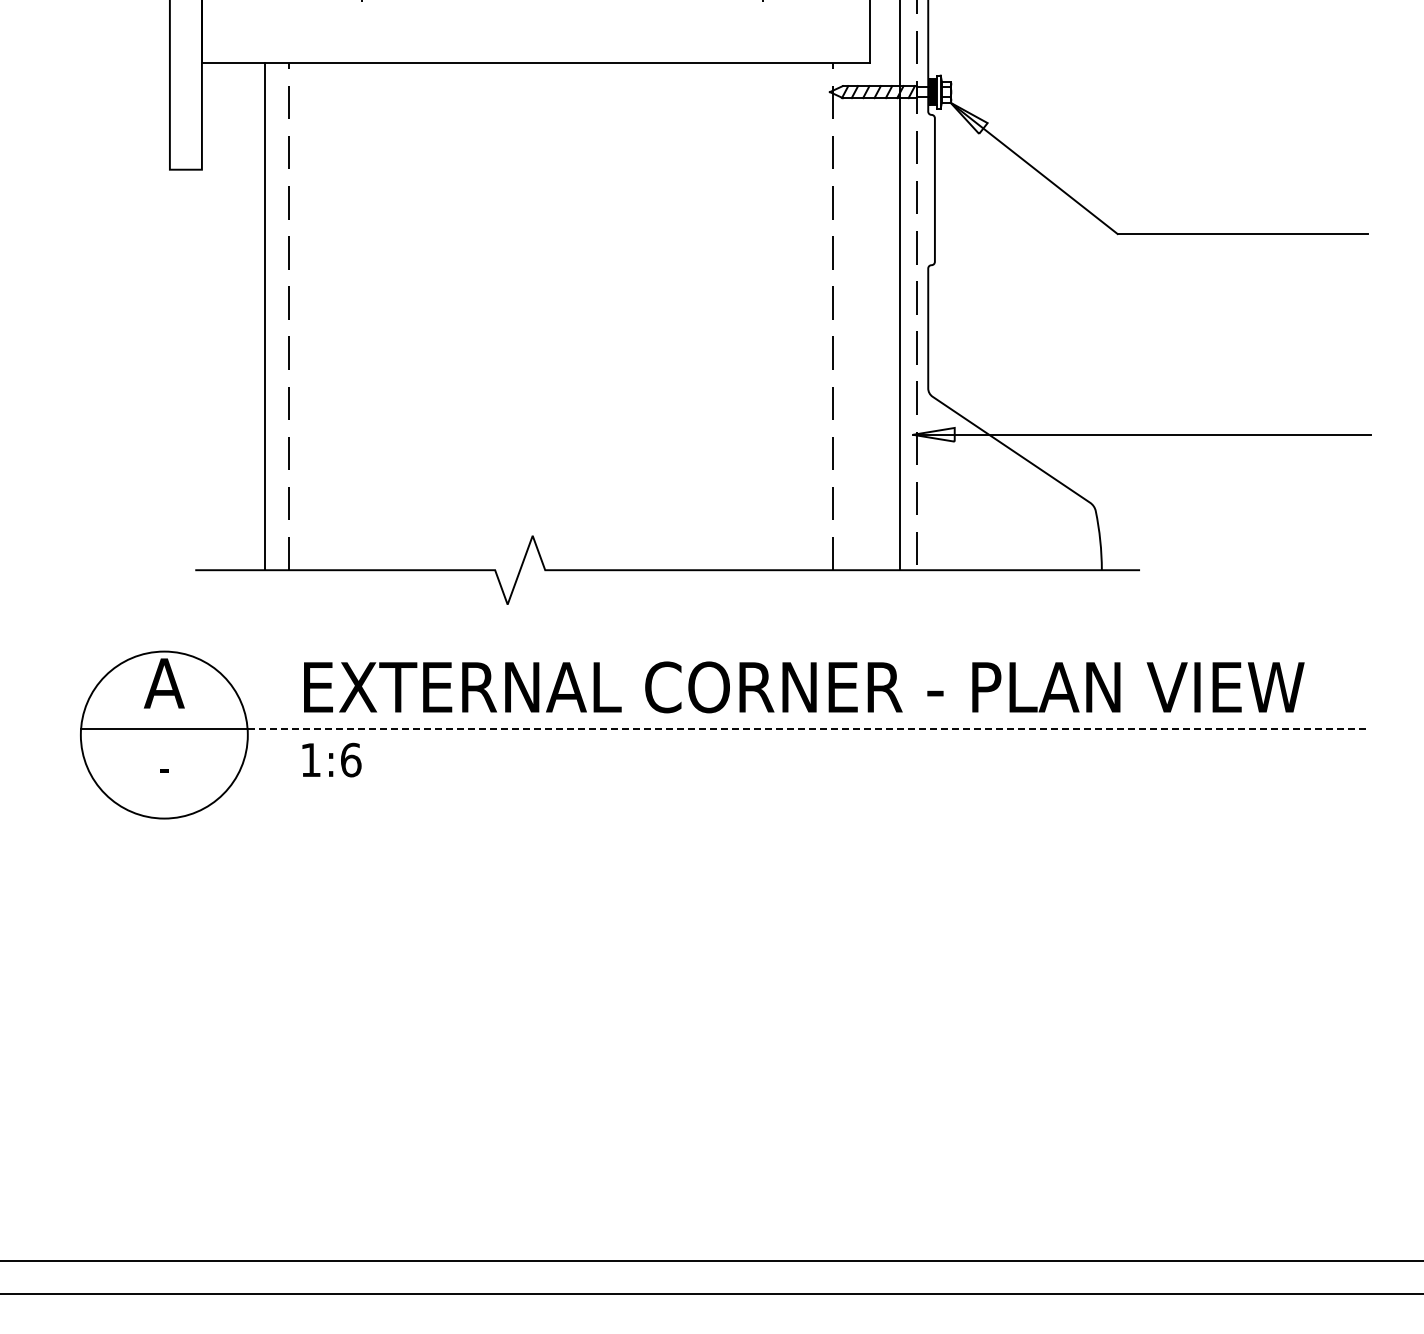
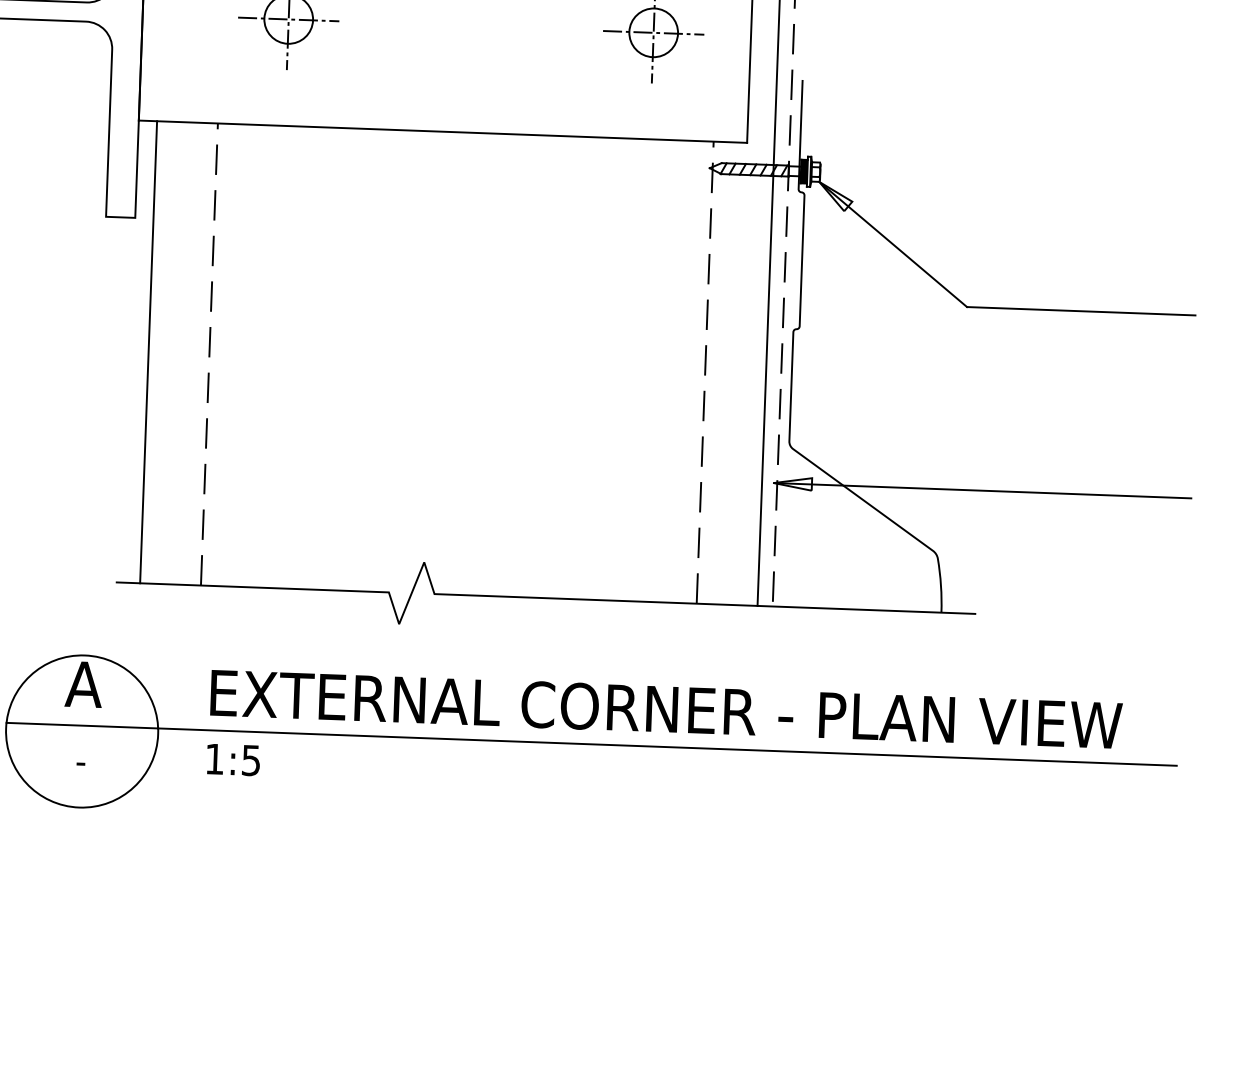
line: (264, 316) -> (148, 352), moved
line: (807, 728) -> (668, 746), dashed -> solid
text: (351, 759) -> (251, 760), 1:6 -> 1:5

